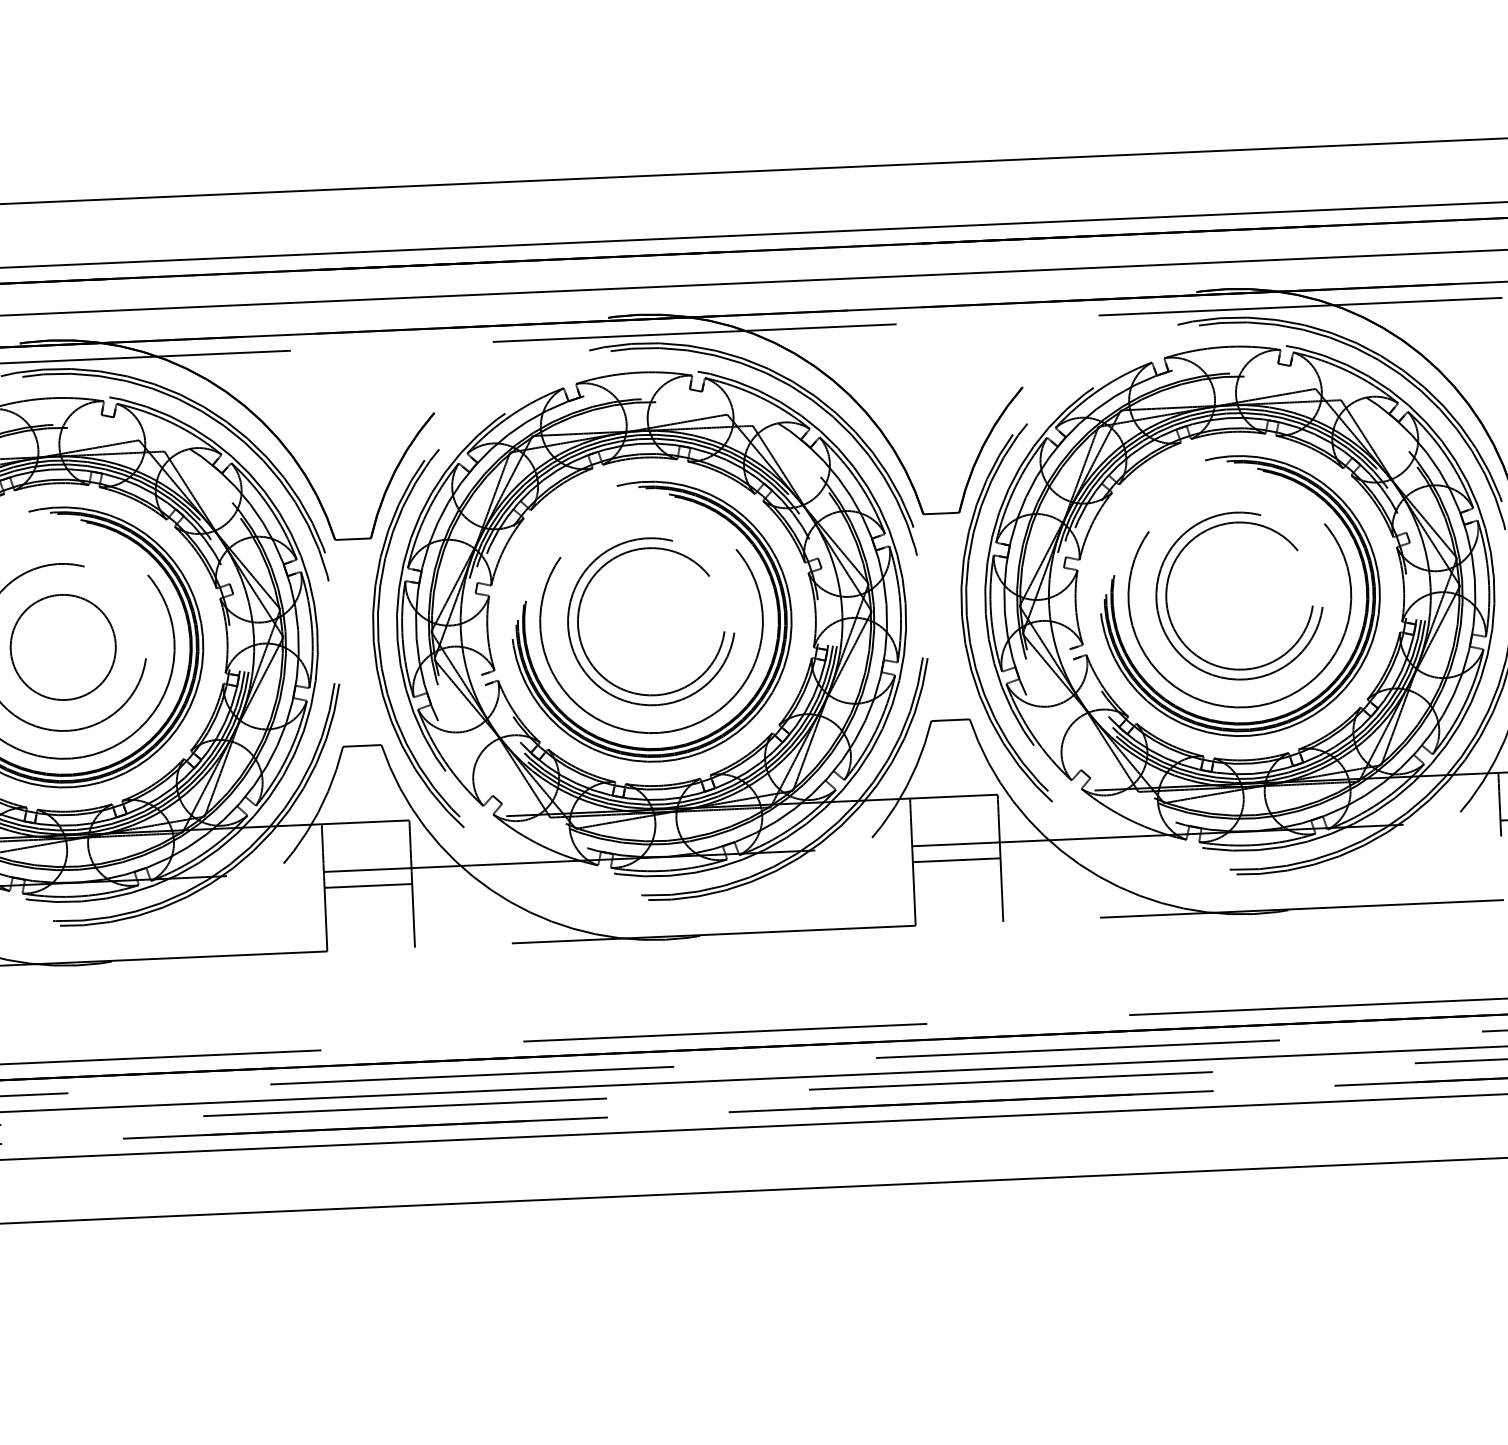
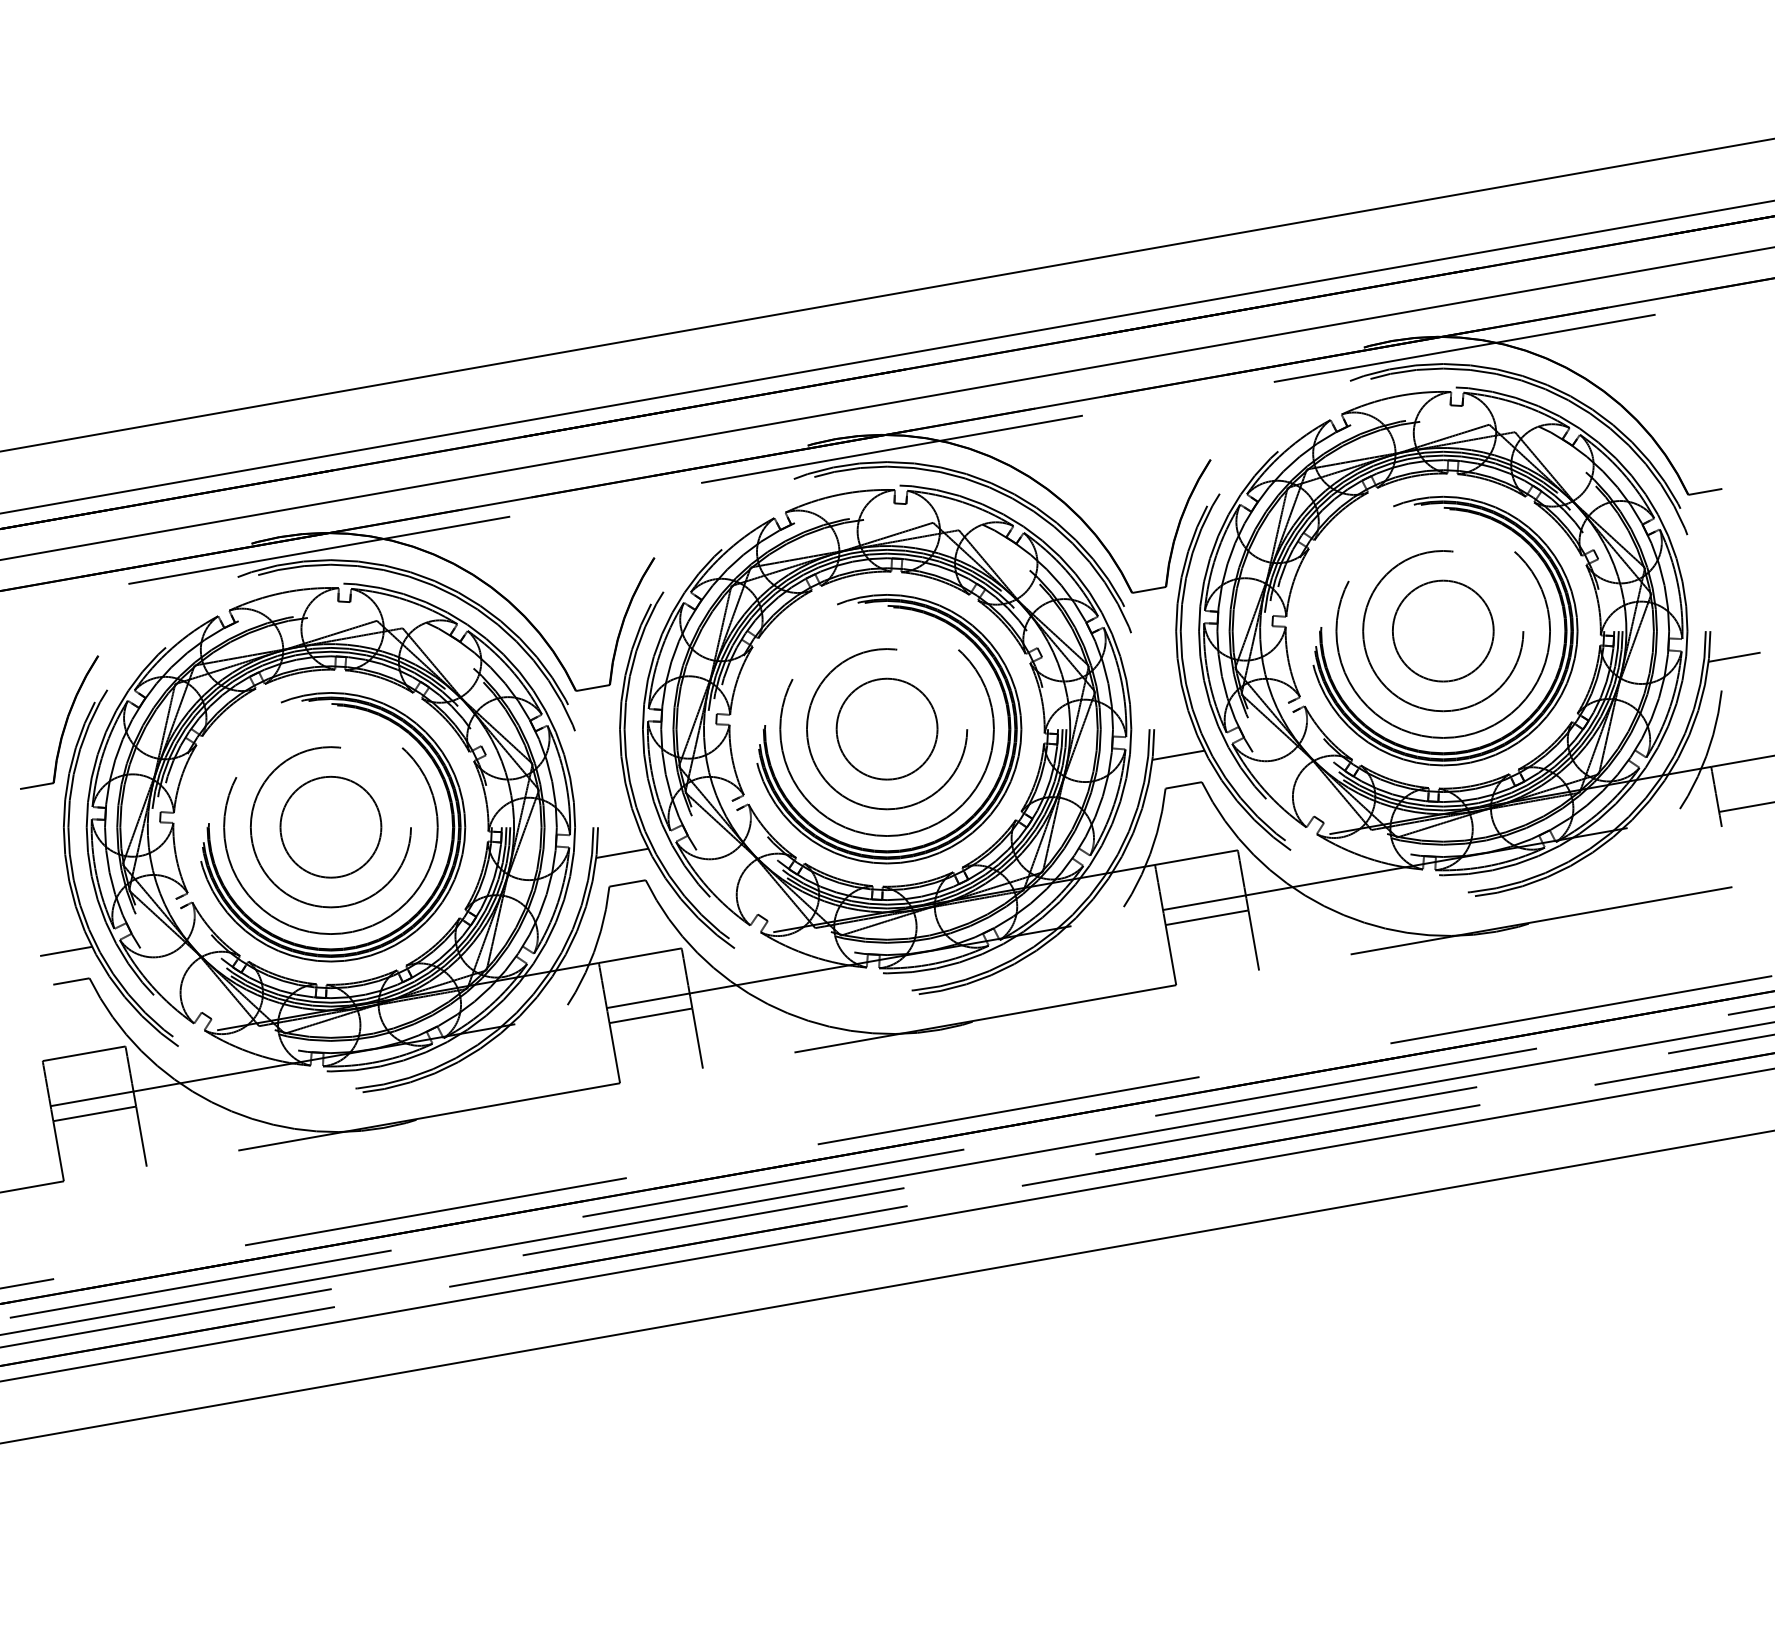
circle: (1239, 595) -> (1442, 630), size x0.71
circle: (651, 620) -> (886, 728), size x0.71
line: (949, 687) -> (1178, 754), added
line: (361, 713) -> (622, 852), added

